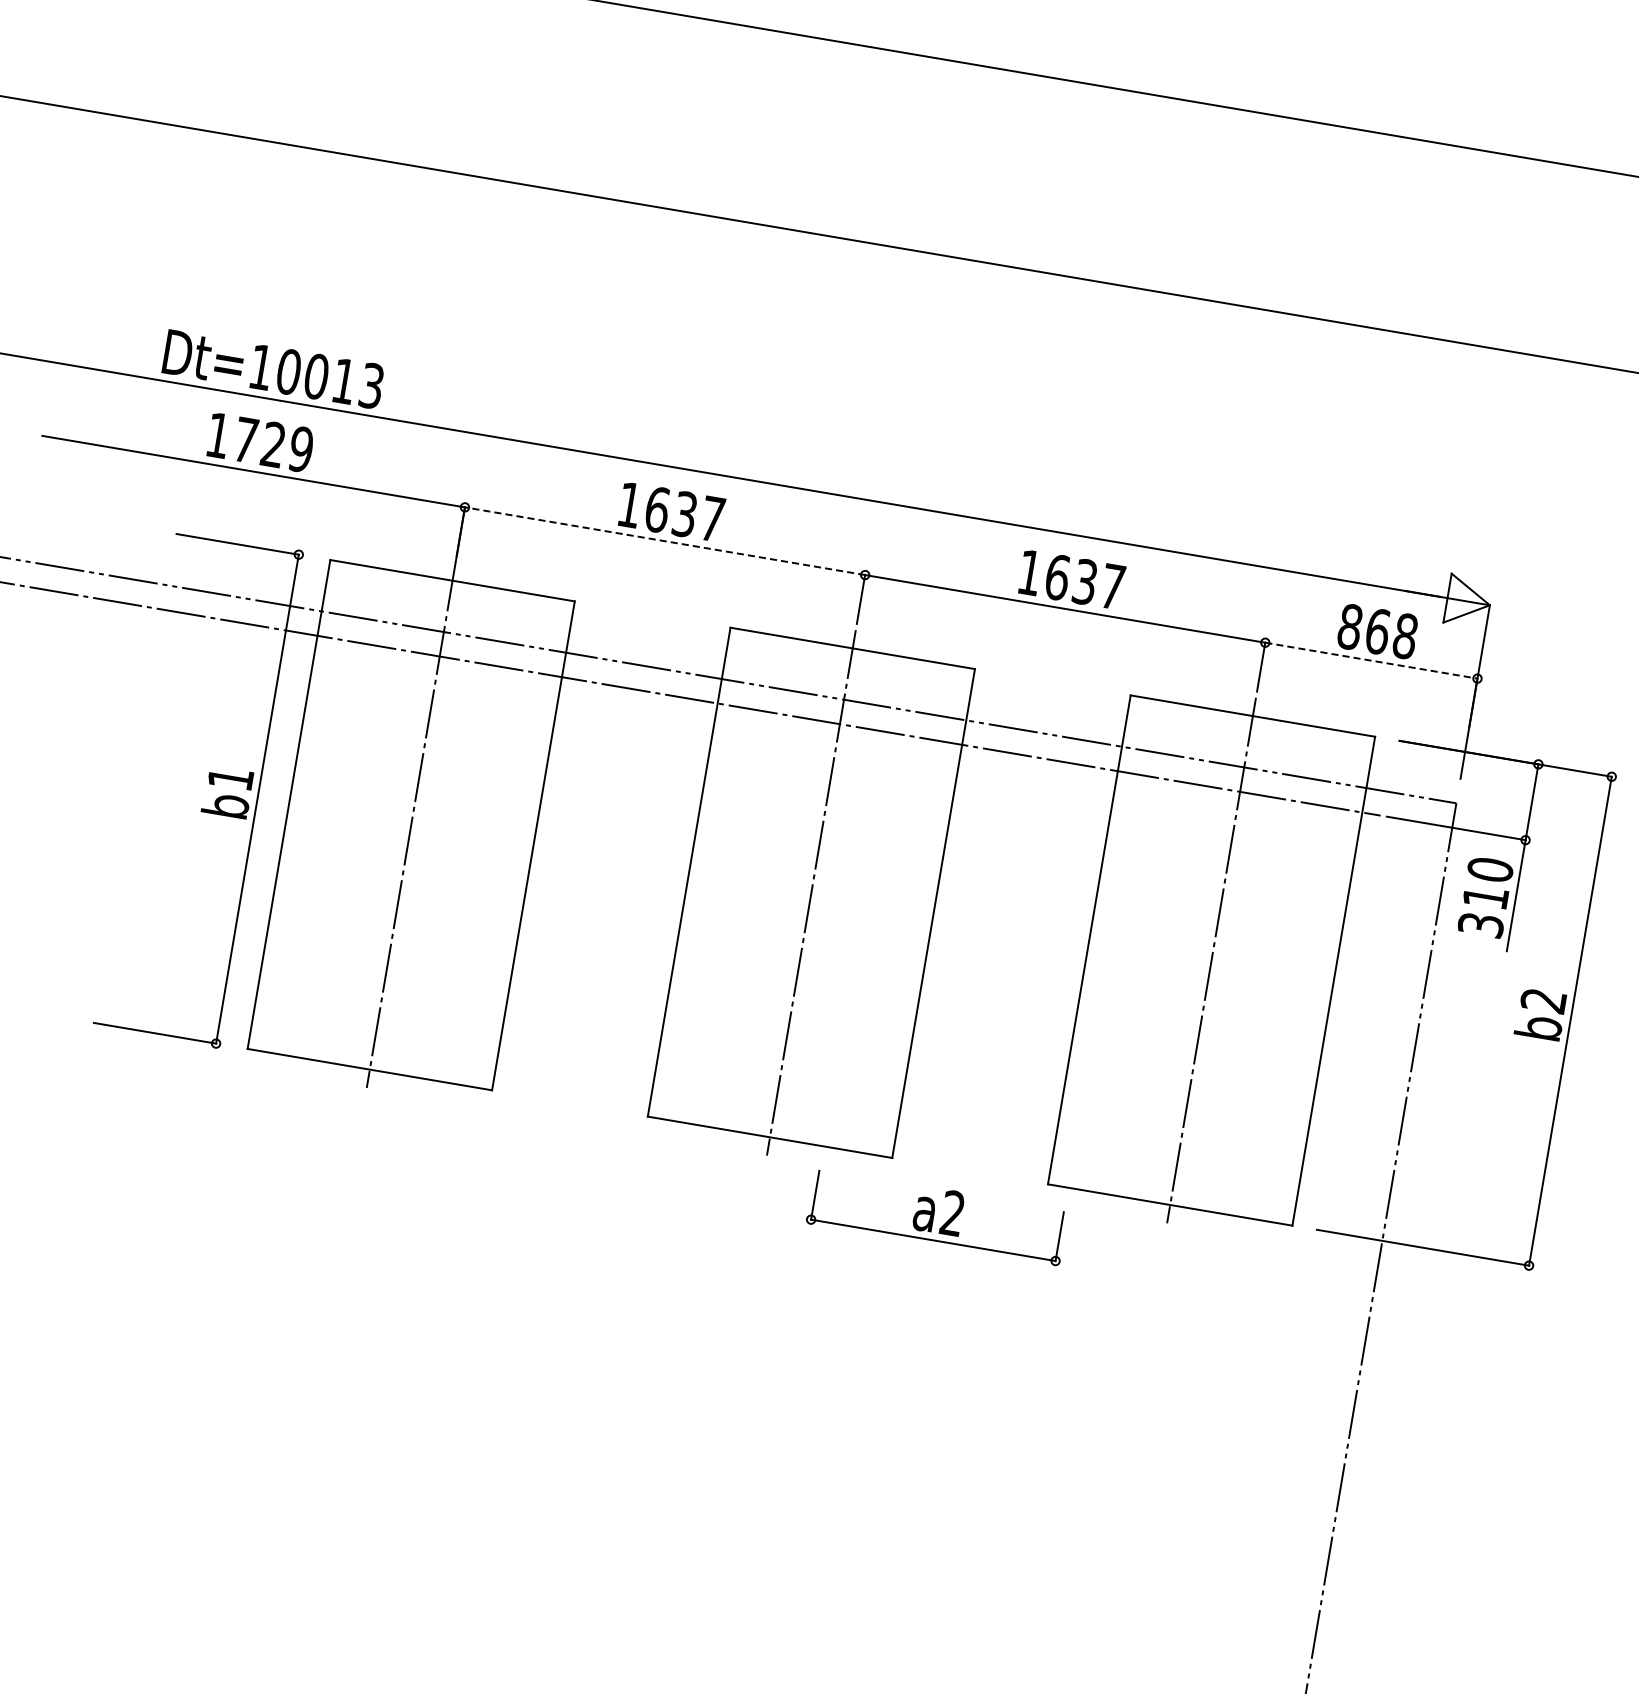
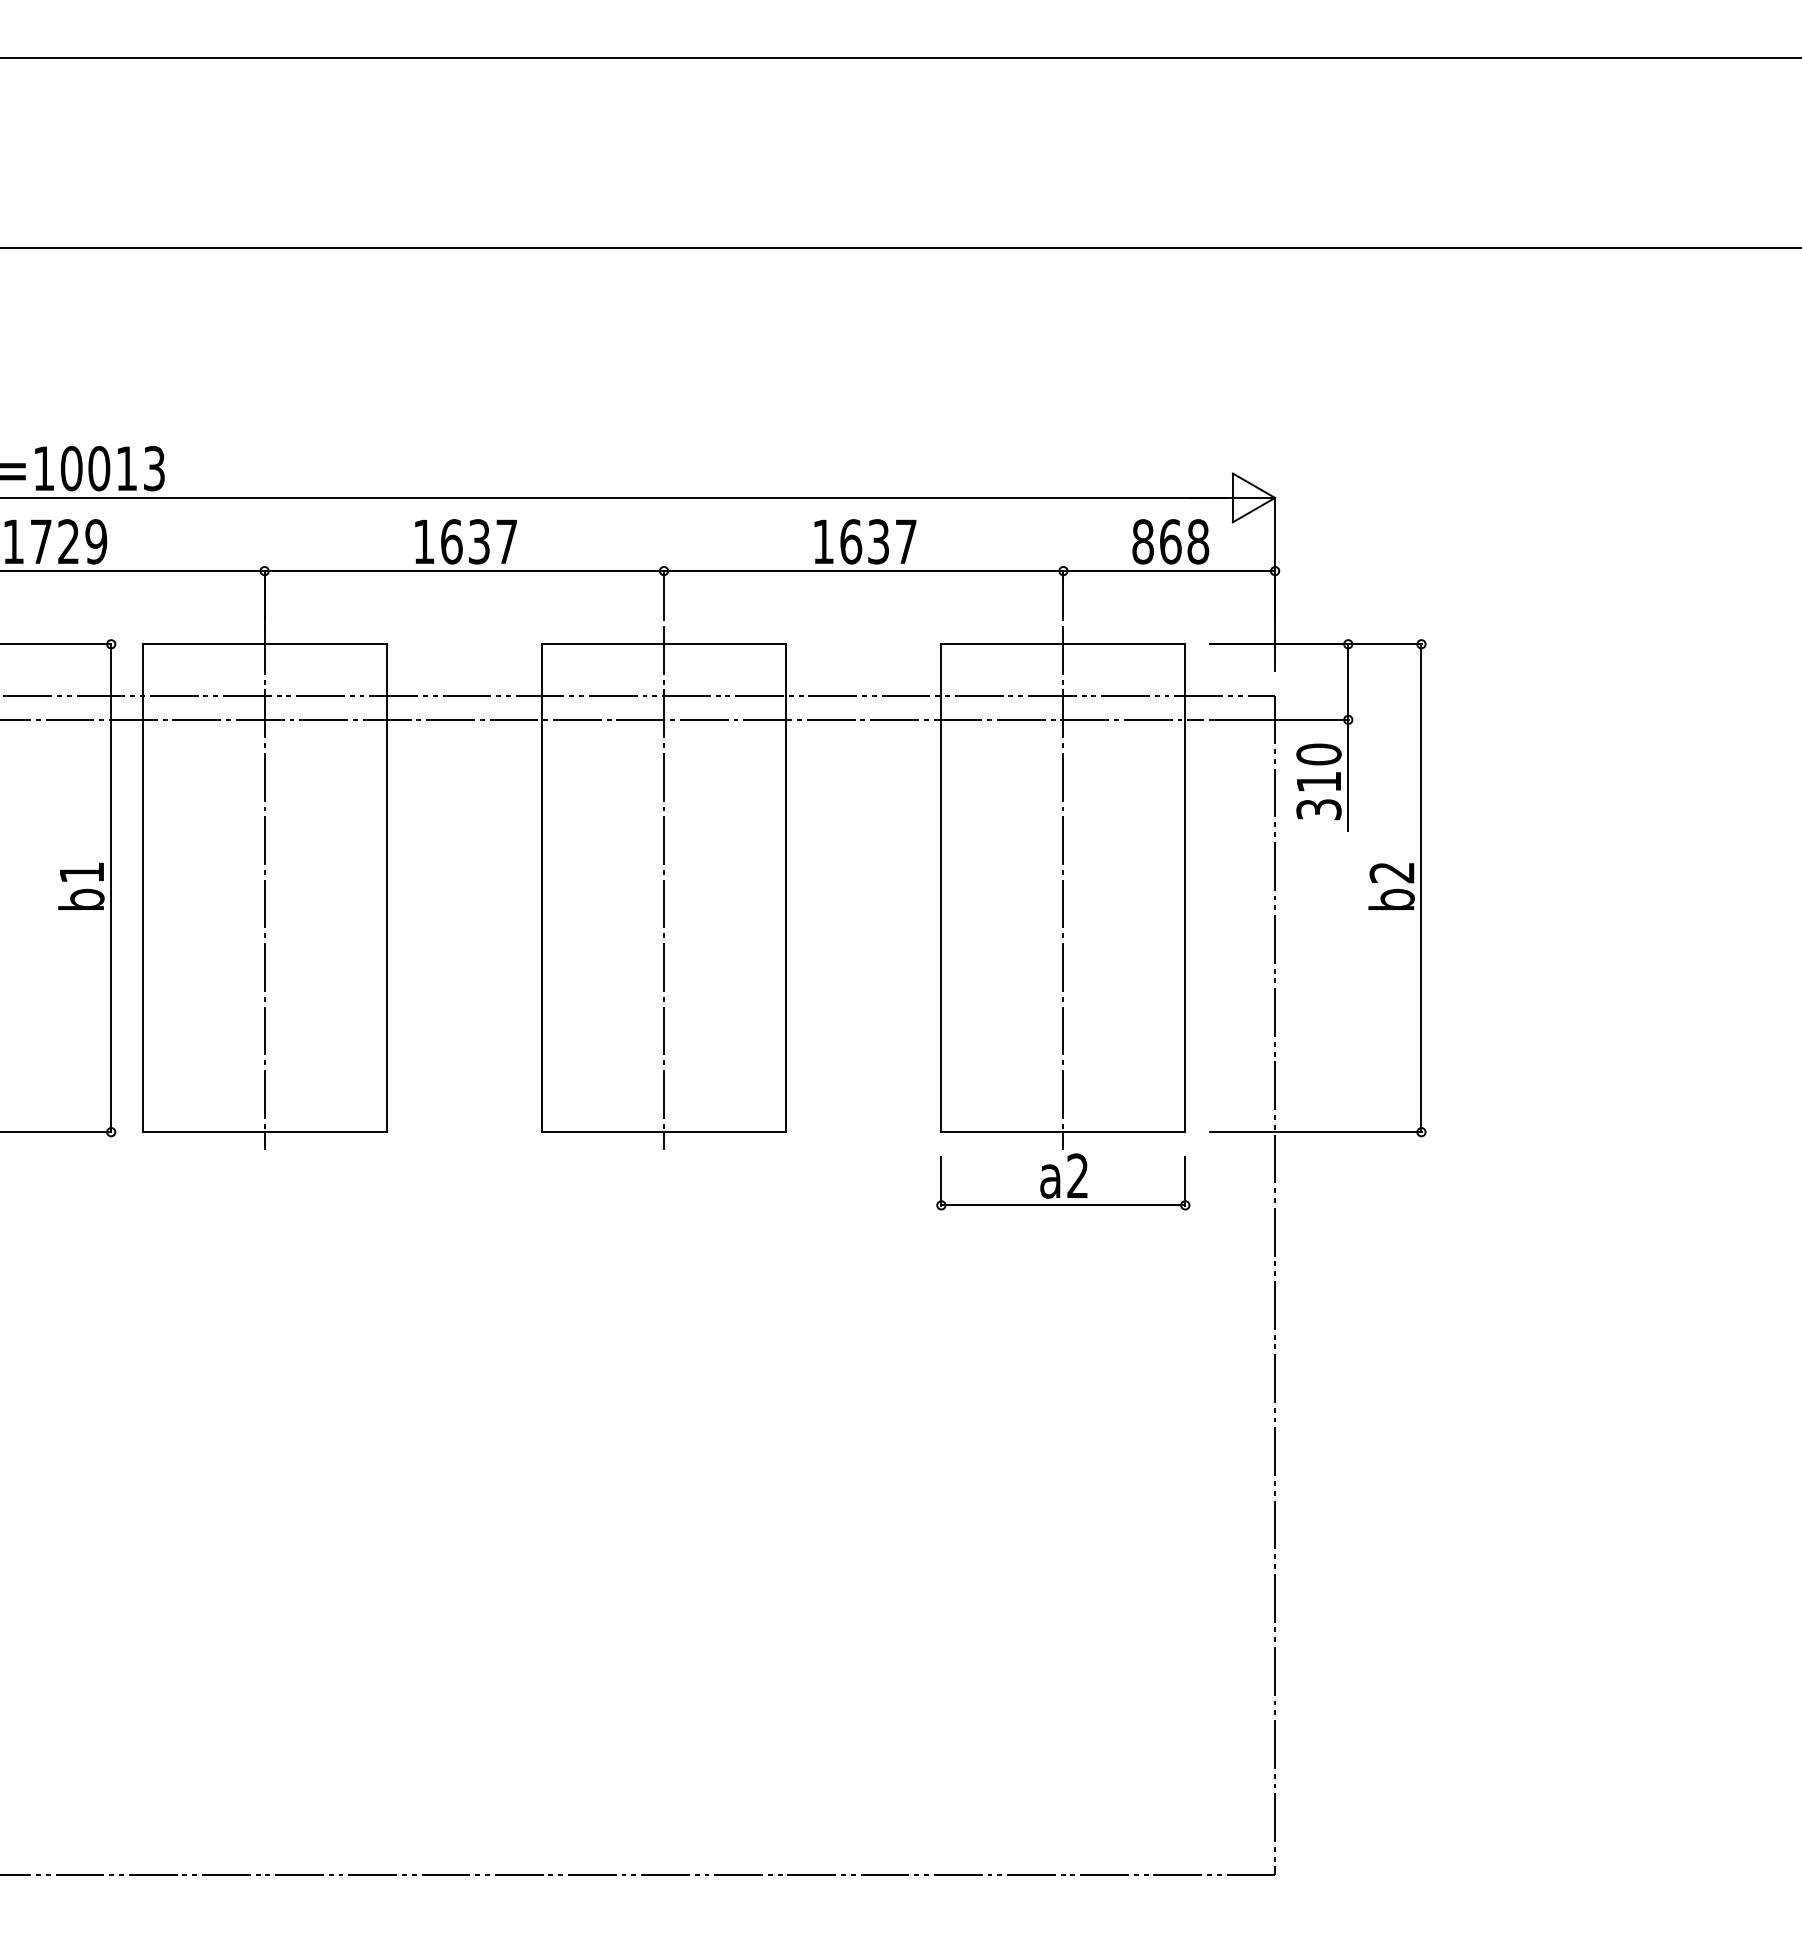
line: (665, 541) -> (464, 571), dashed -> solid
line: (1371, 661) -> (1169, 571), dashed -> solid
part: (937, 1216) -> (1063, 1181), moved

